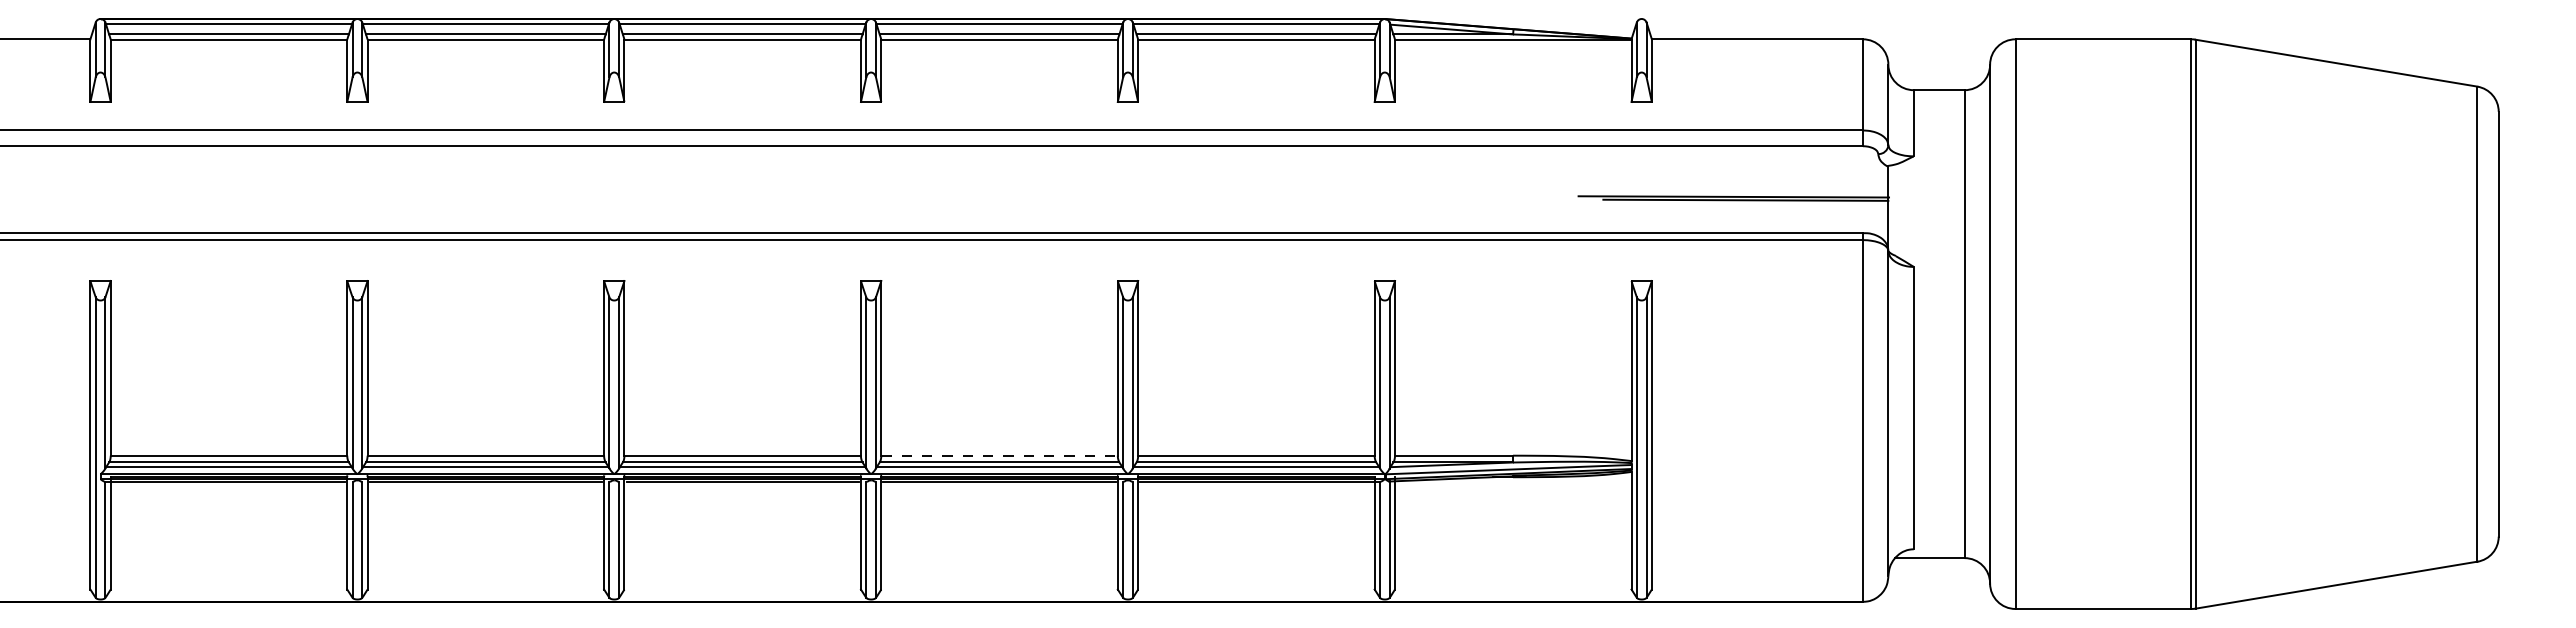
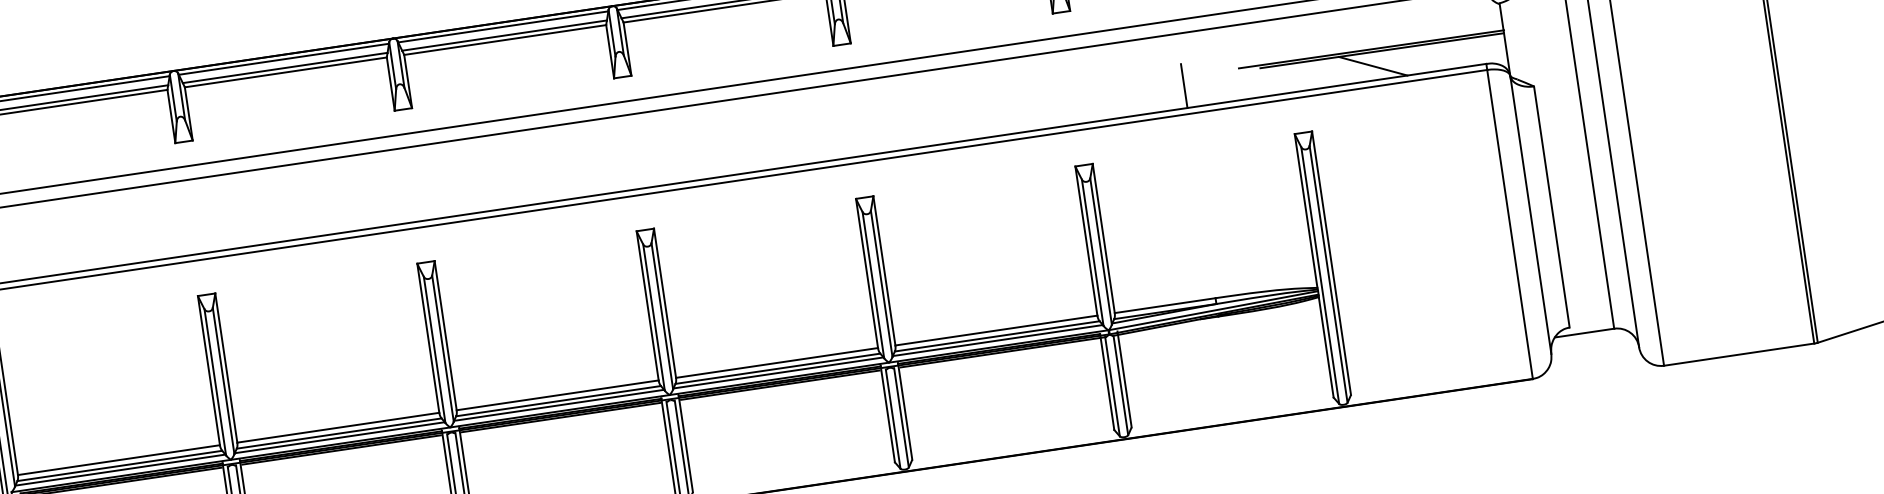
line: (1513, 207) -> (1184, 86), added
line: (1732, 216) -> (1372, 66), added
line: (1000, 455) -> (777, 362), dashed -> solid

